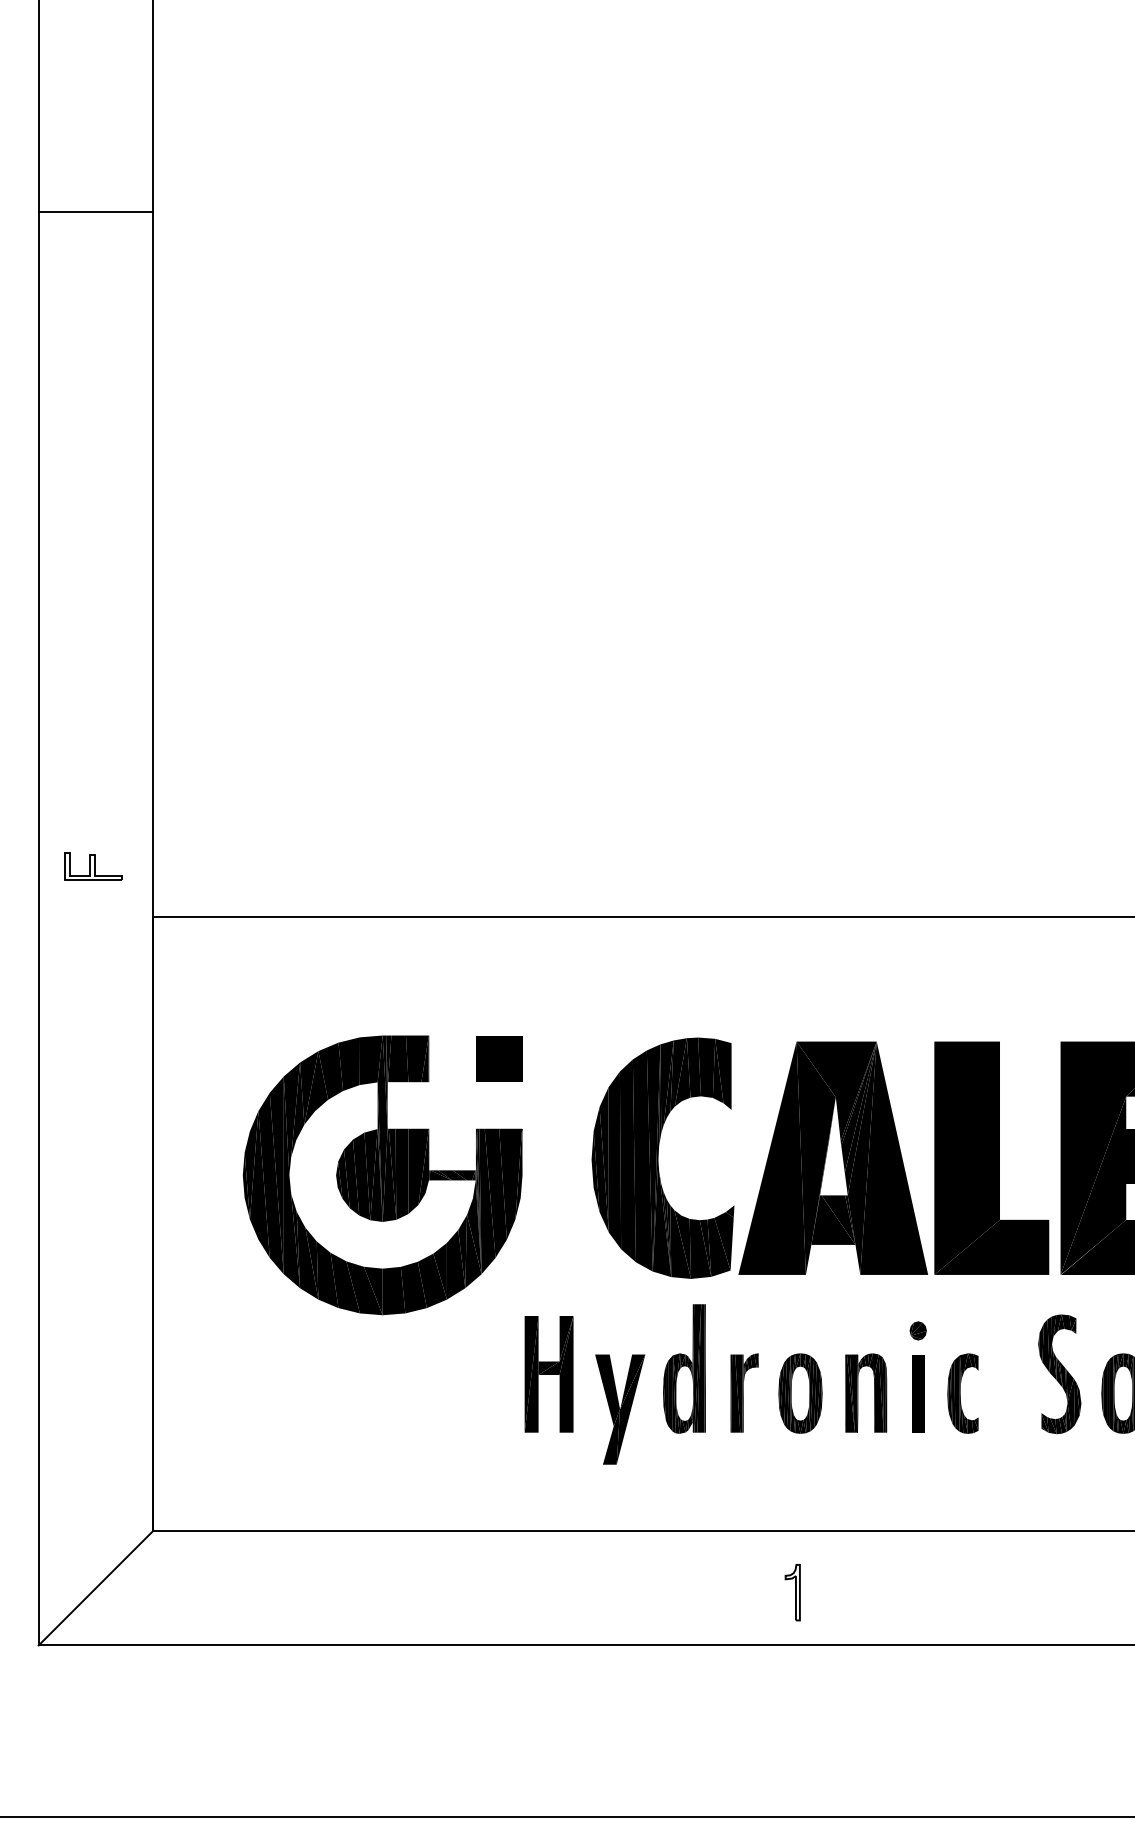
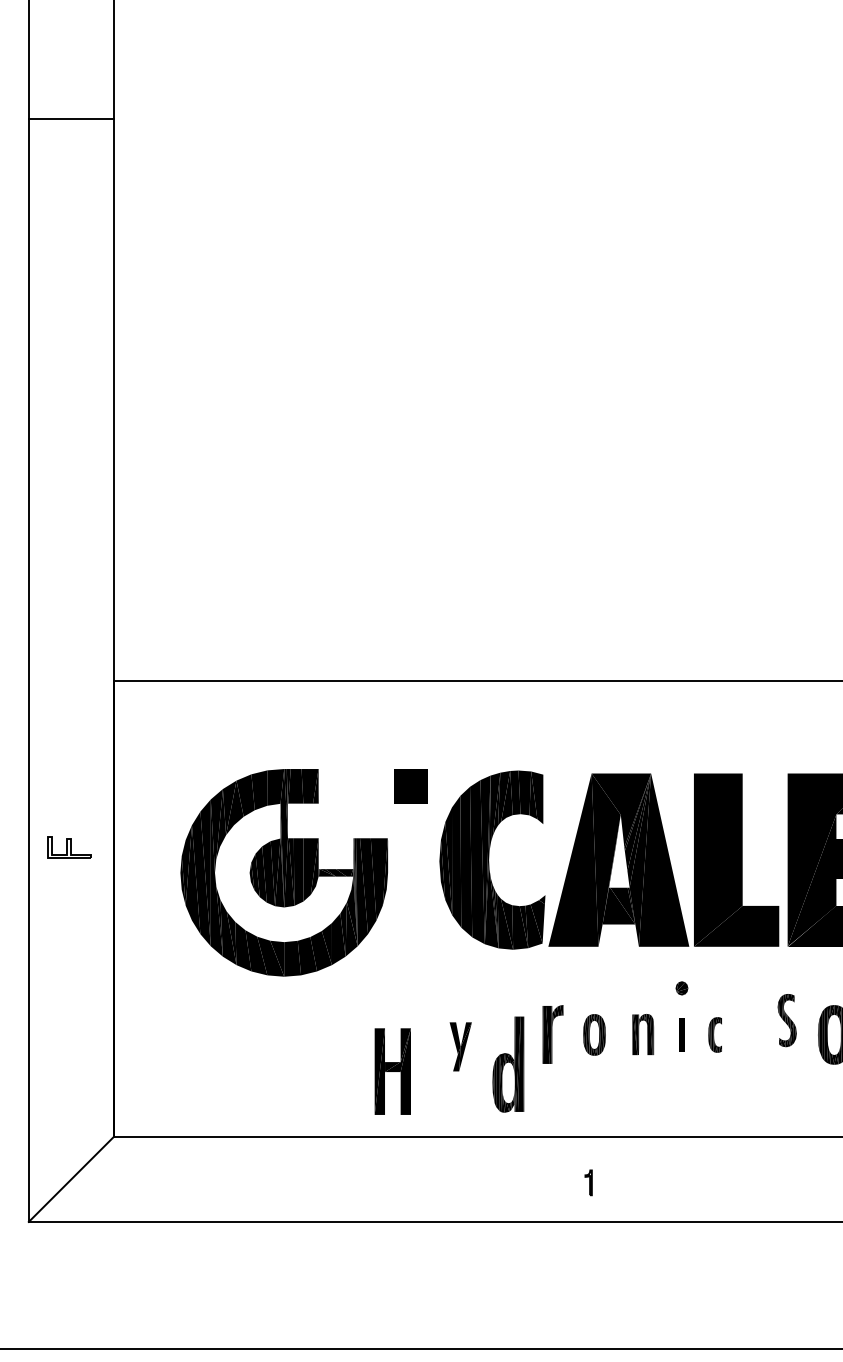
line: (94, 212) -> (70, 118), moved
part: (93, 866) -> (69, 847), moved
part: (498, 1059) -> (410, 786), moved
part: (684, 1368) -> (508, 1064), moved
part: (548, 1374) -> (392, 1071), moved
part: (1060, 1374) -> (787, 1020), size x0.6
part: (800, 1393) -> (594, 1034), size x0.7
part: (865, 1393) -> (642, 1034), size x0.7
part: (917, 1393) -> (681, 1034), size x0.6
part: (962, 1393) -> (714, 1034), size x0.6
part: (620, 1409) -> (460, 1046), size x0.6
part: (792, 1592) -> (588, 1182), size x0.6

